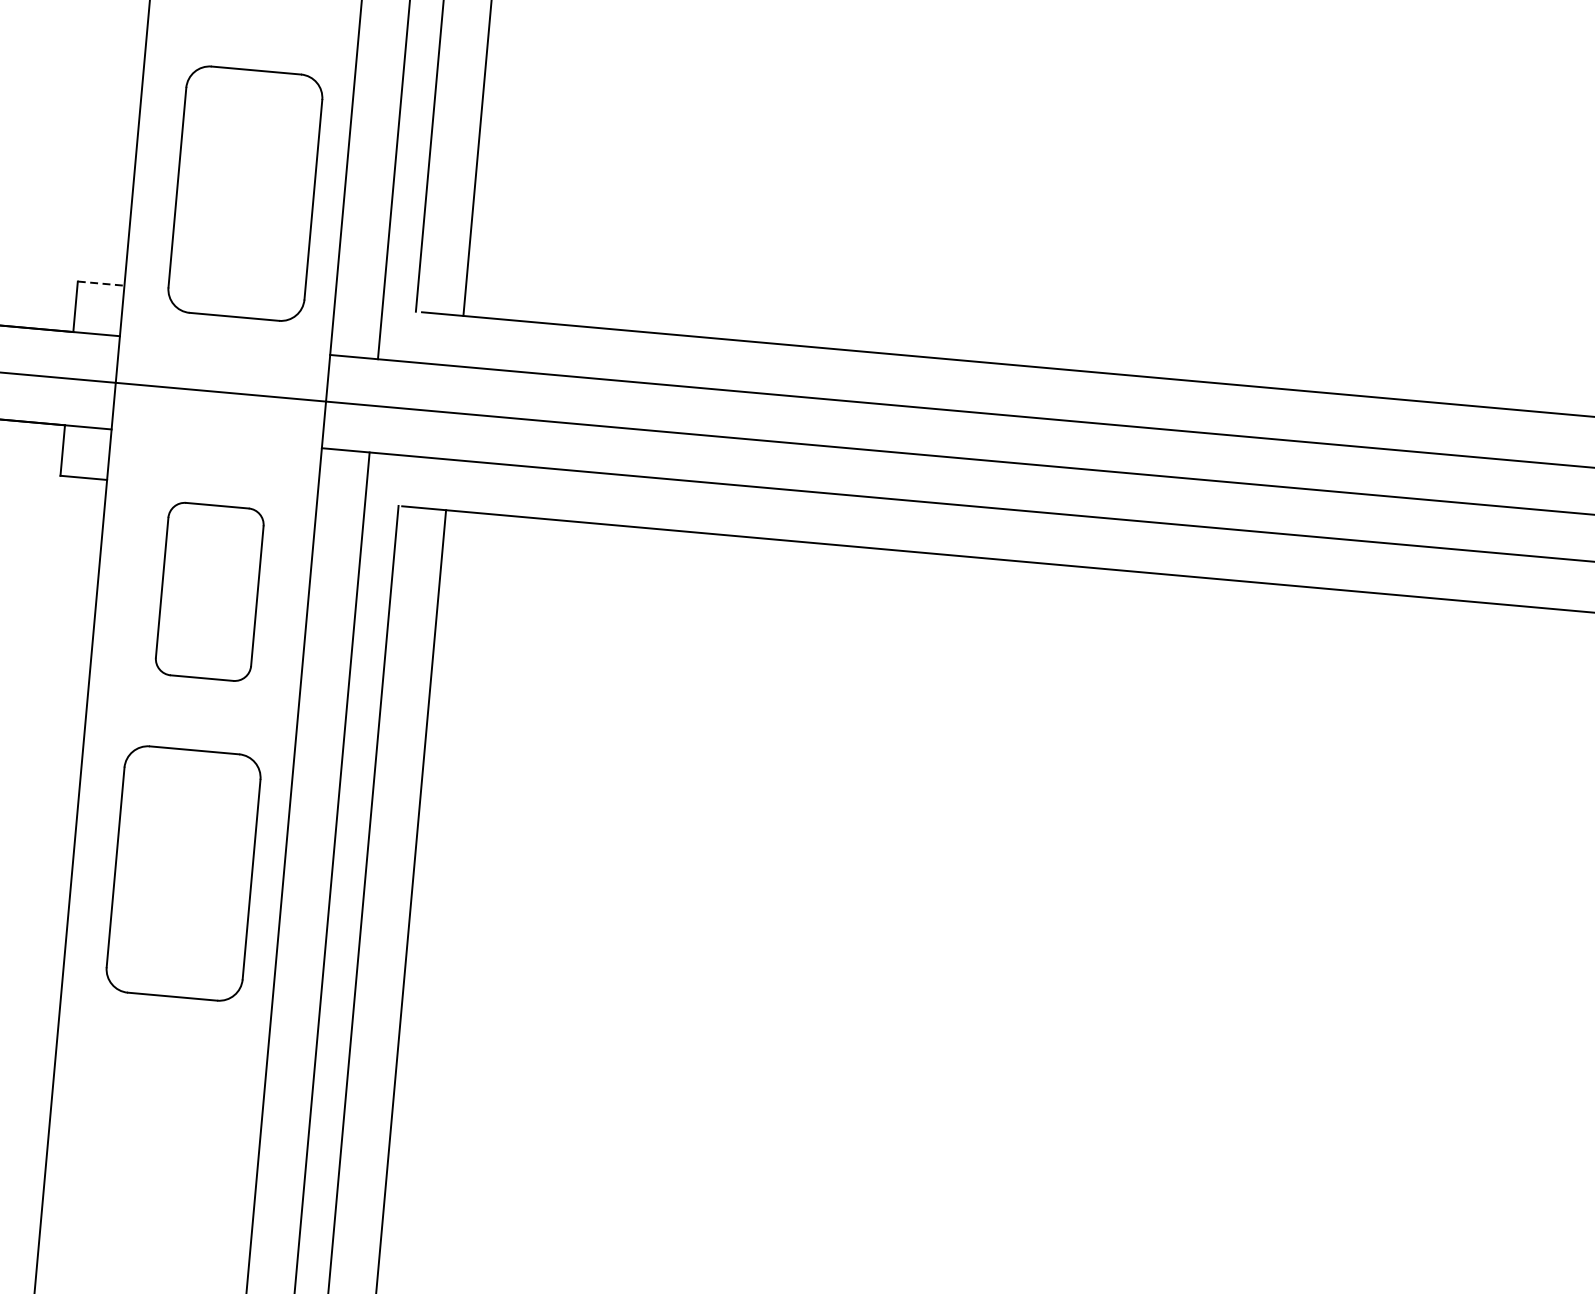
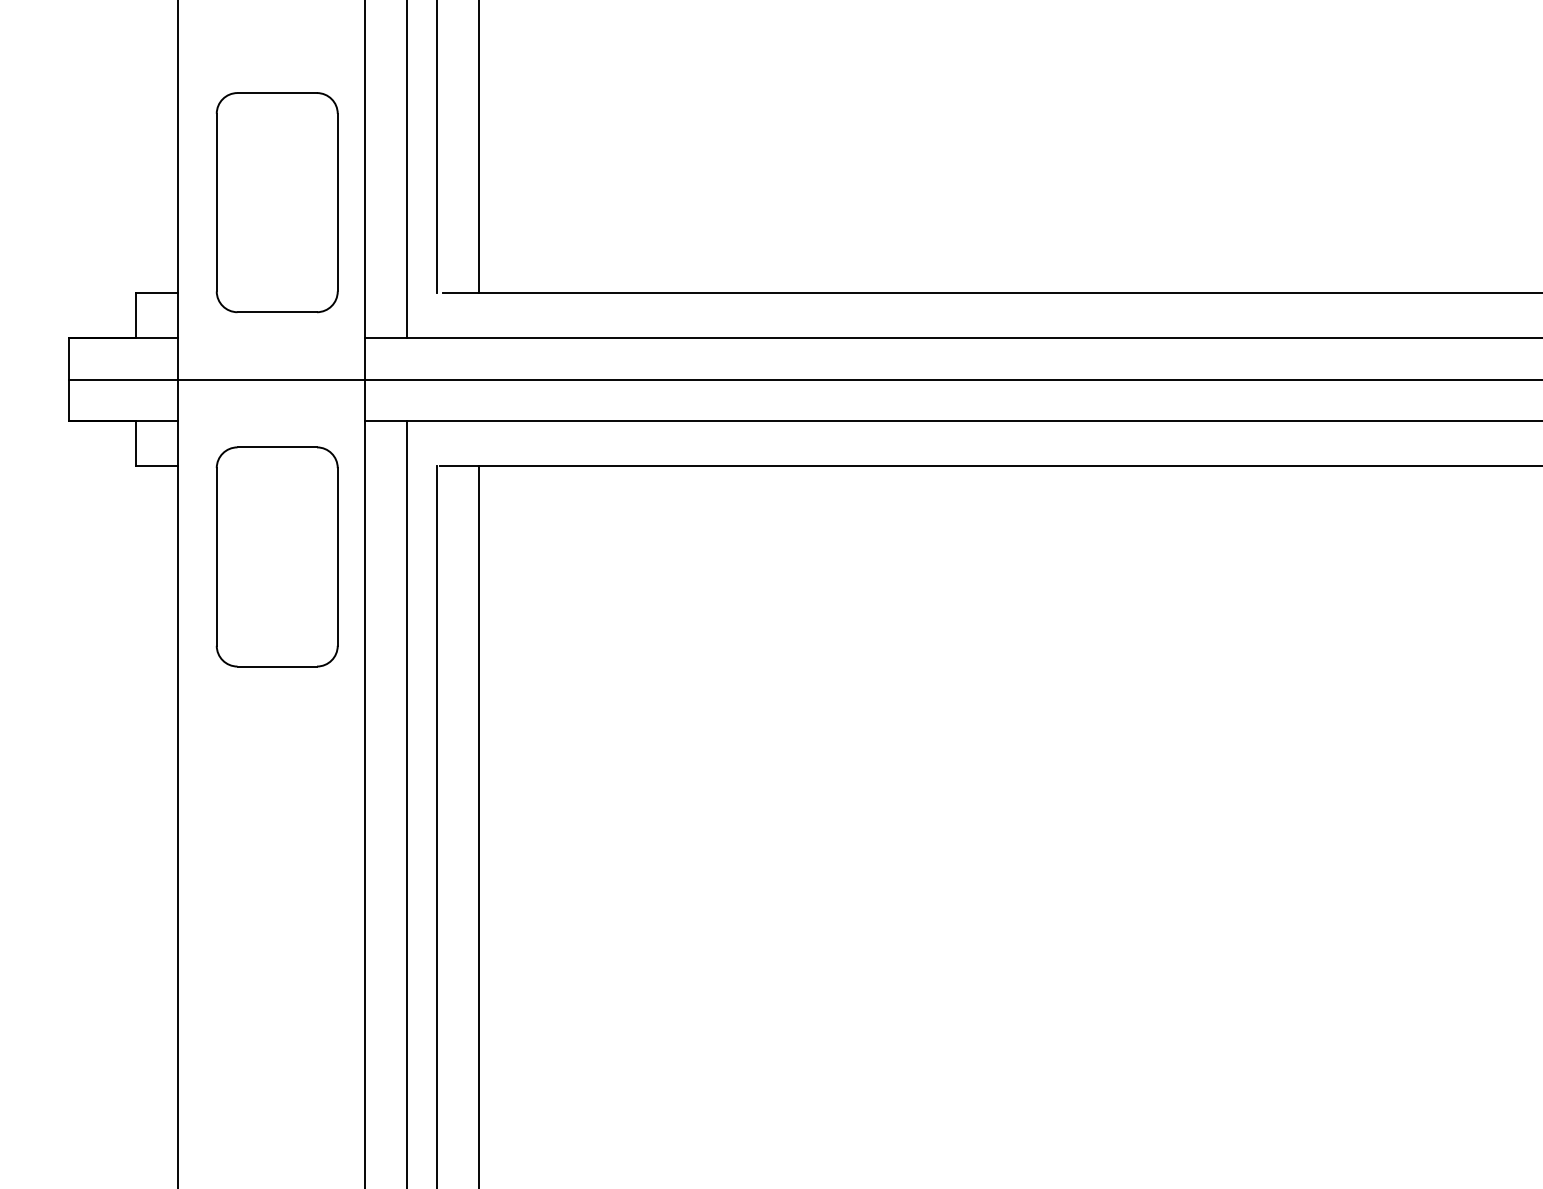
line: (101, 283) -> (157, 293), dashed -> solid
part: (209, 591) -> (276, 556), size x1.43
part: (182, 873) -> (275, 807), removed

